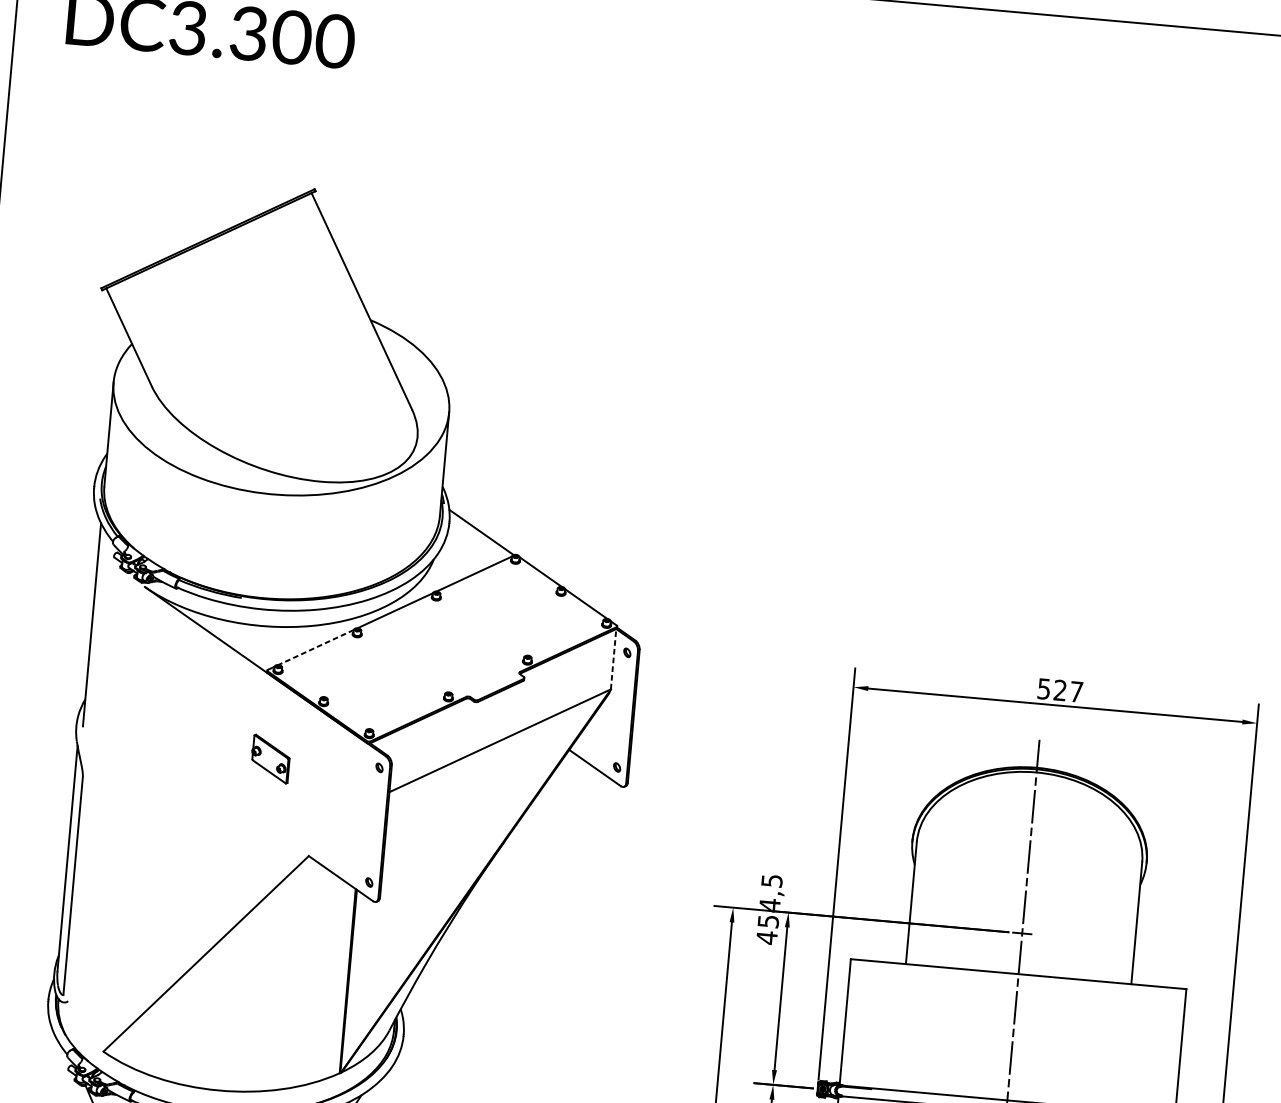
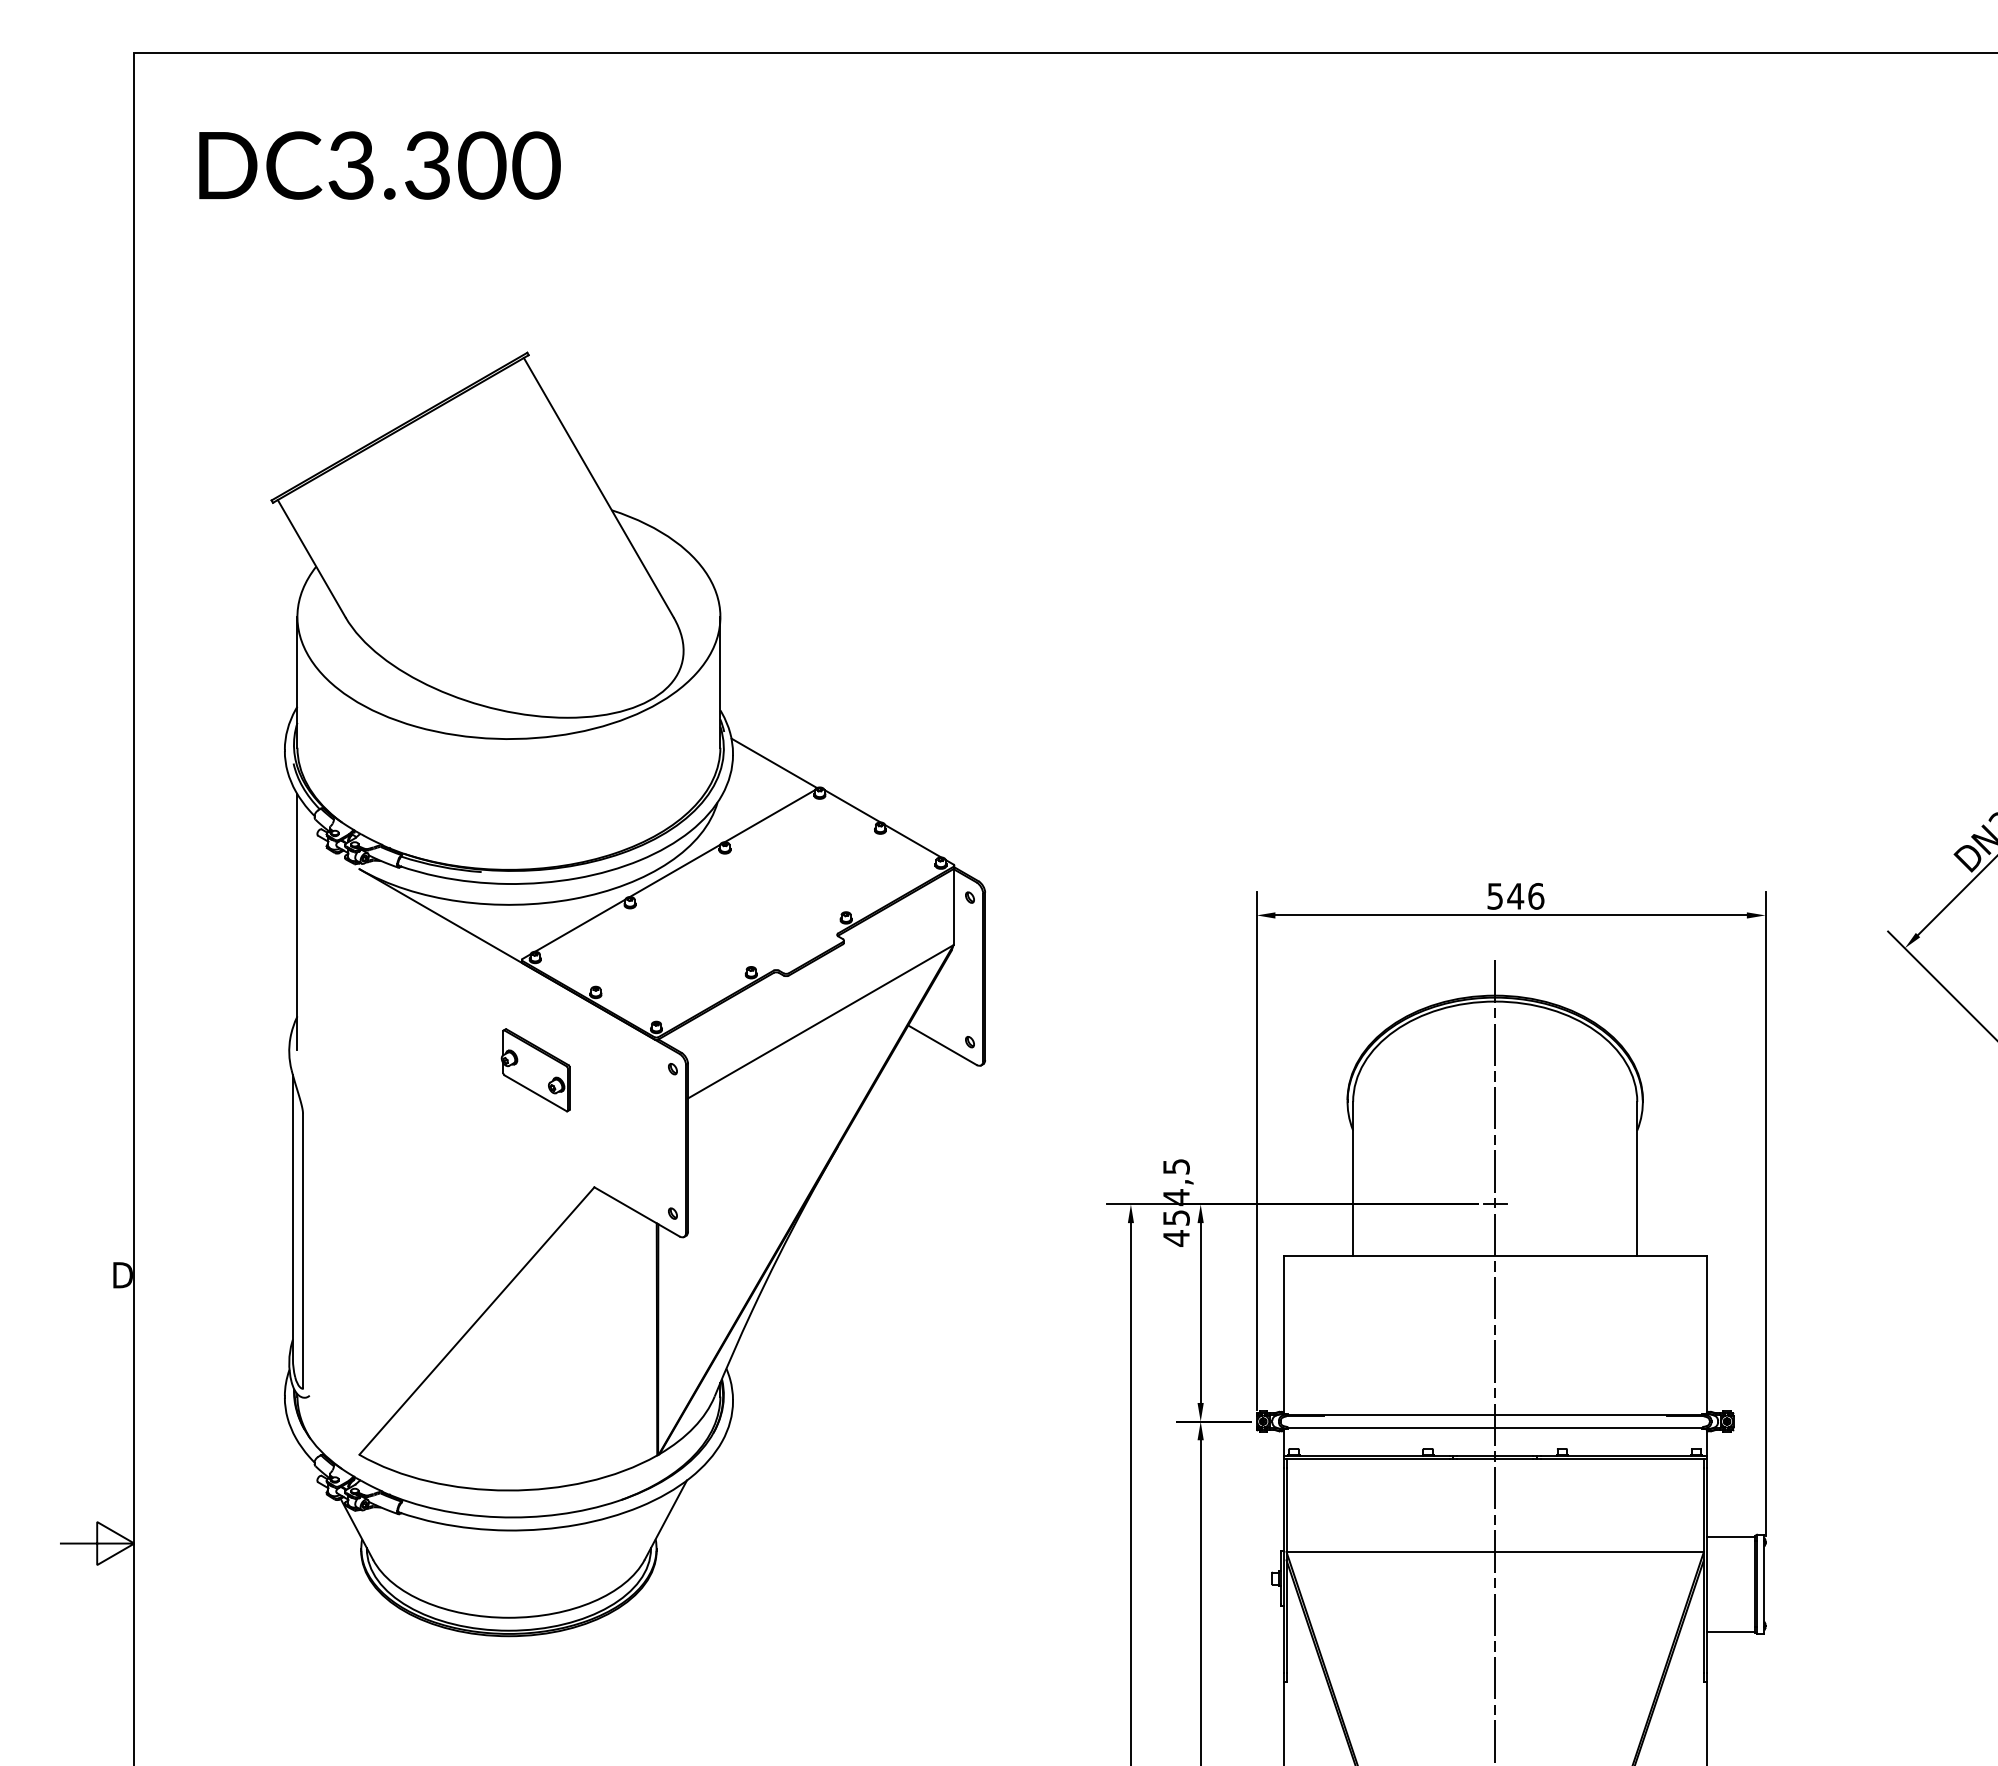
line: (315, 647) -> (579, 925), dashed -> solid
line: (613, 658) -> (953, 906), dashed -> solid
text: (1068, 691) -> (1525, 896), 527 -> 546
part: (270, 759) -> (535, 1070), size x1.43

